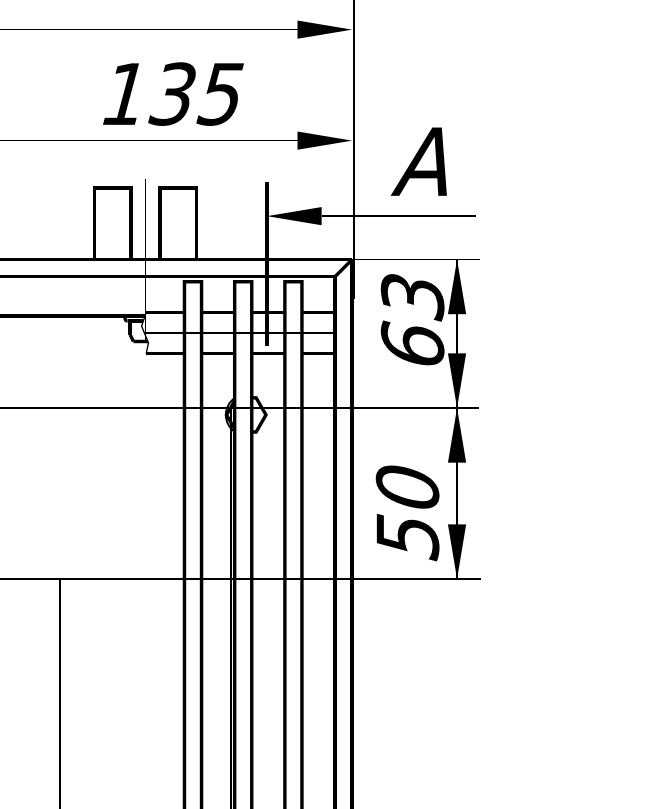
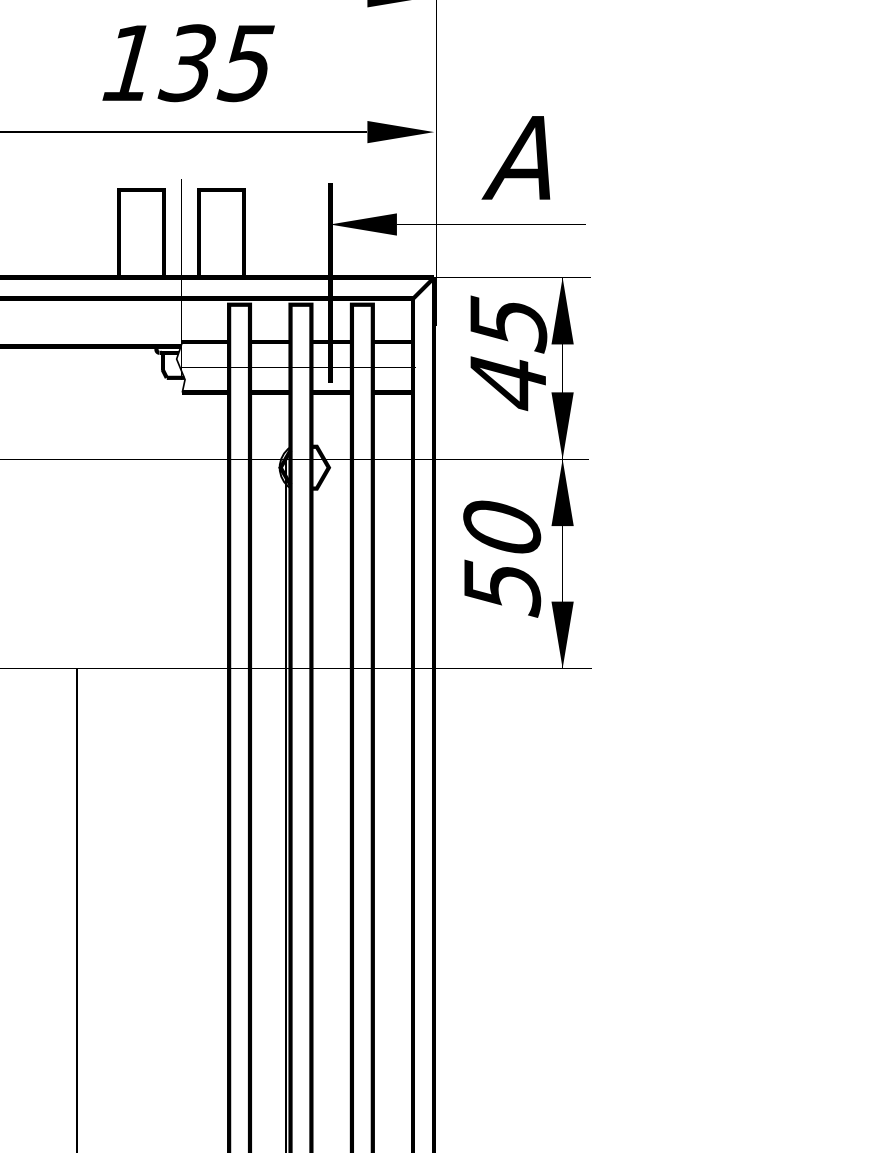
text: (173, 94) -> (188, 63), moved
text: (412, 321) -> (508, 353), 63 -> 45
text: (407, 512) -> (502, 558), moved

